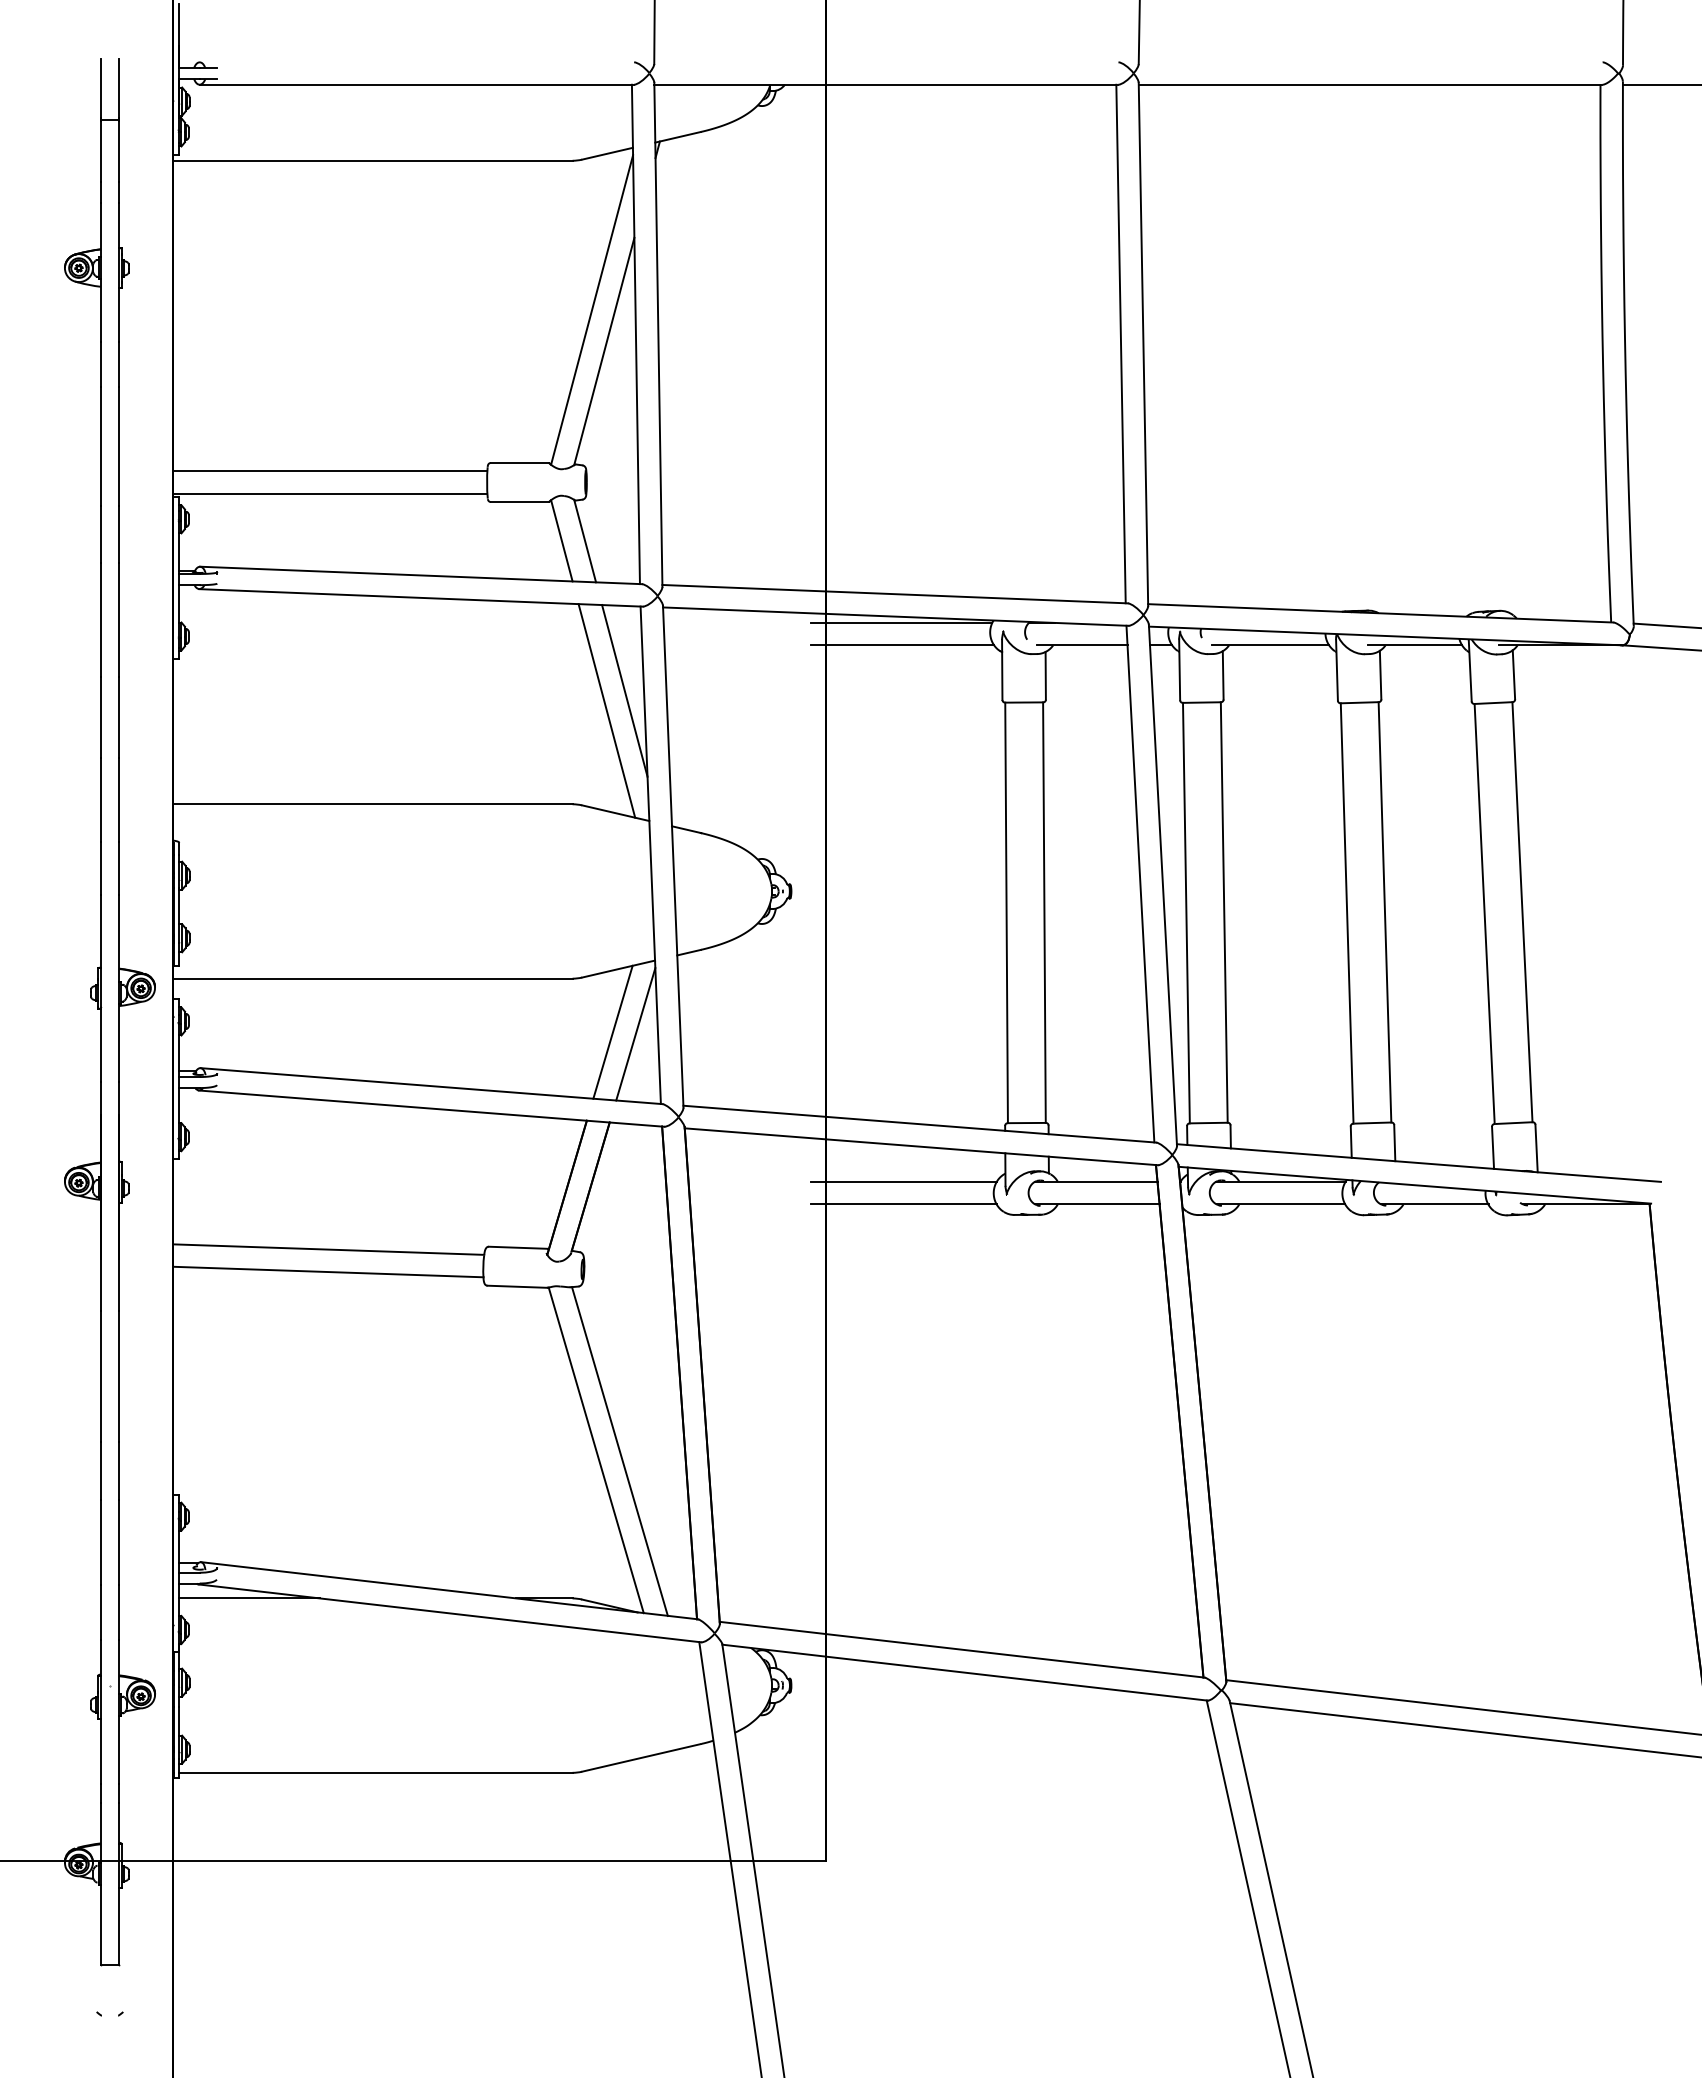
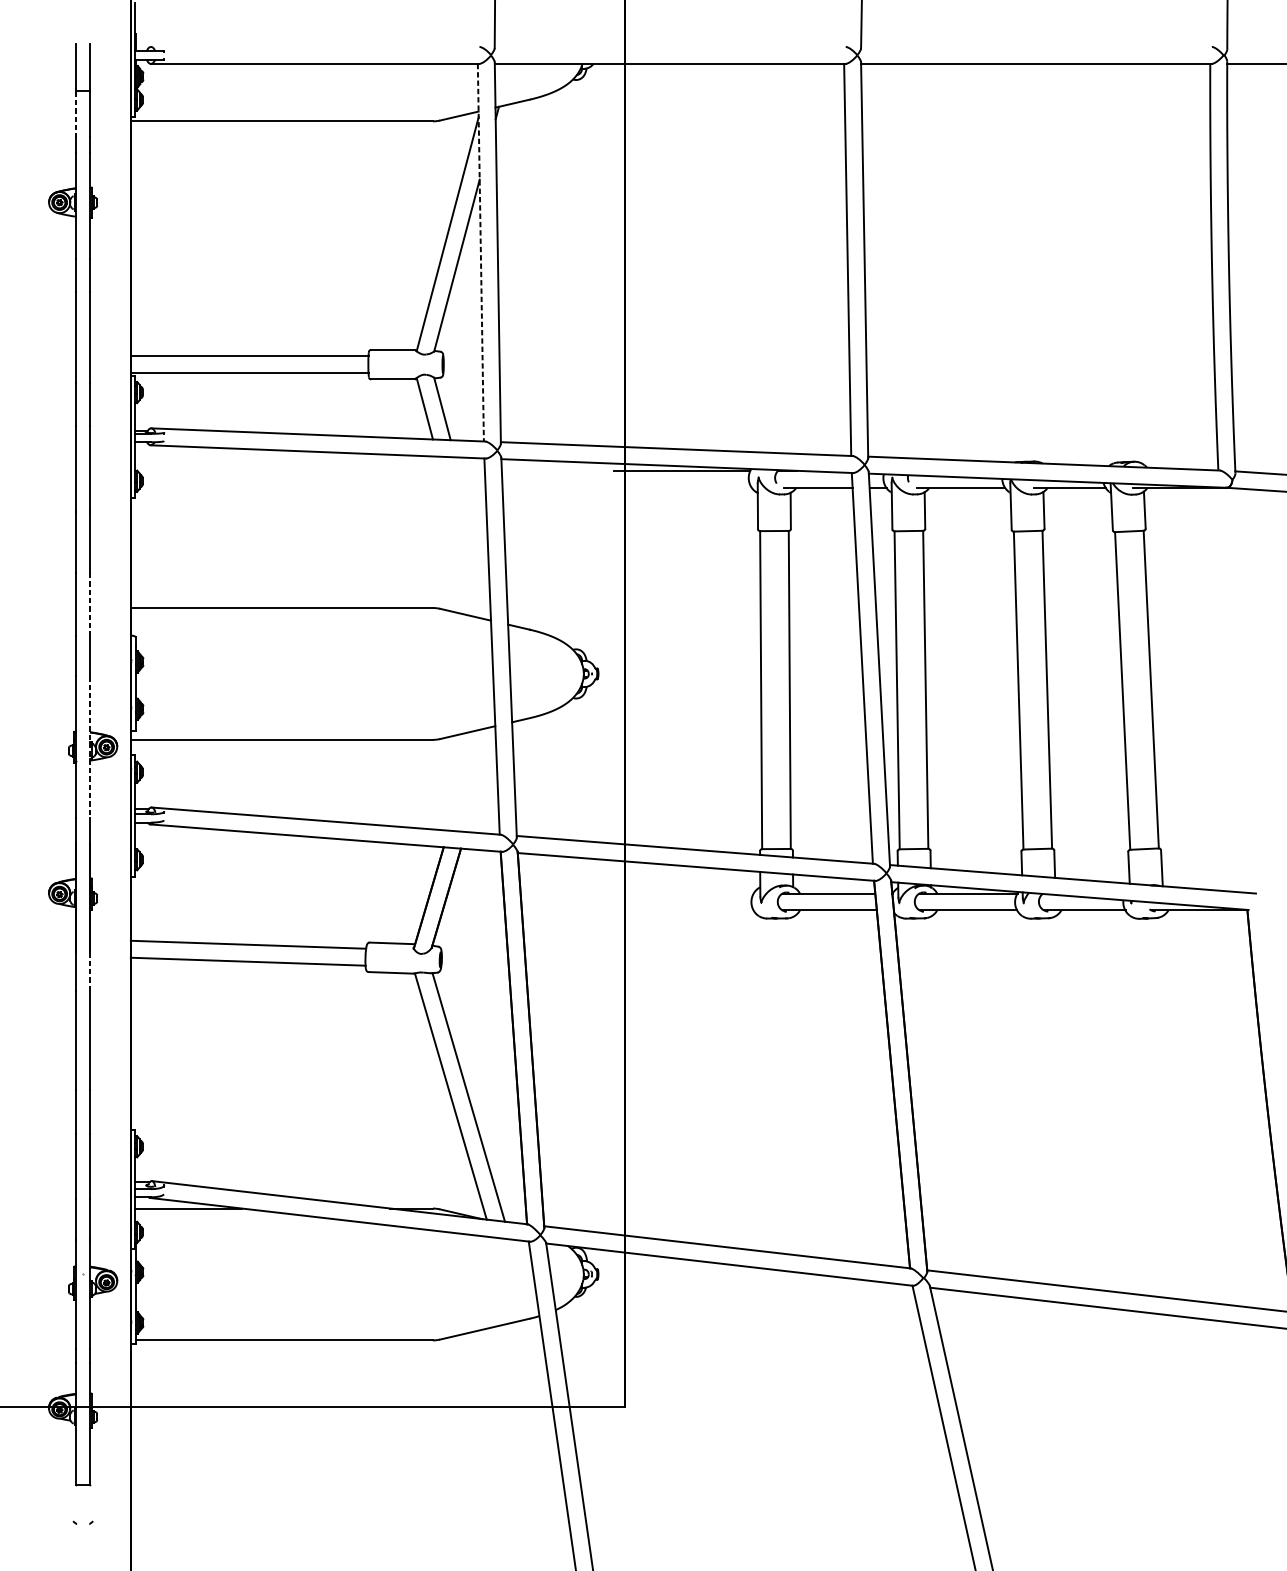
line: (100, 152) -> (75, 115), solid -> dashed
line: (635, 334) -> (480, 252), solid -> dashed
line: (902, 645) -> (682, 487), removed
line: (624, 690) -> (472, 521), removed
line: (606, 710) -> (458, 537), removed
line: (119, 799) -> (90, 604), solid -> dashed
line: (119, 988) -> (90, 747), solid -> dashed
line: (612, 1031) -> (463, 779), removed
line: (635, 1034) -> (480, 782), removed
line: (903, 1181) -> (683, 893), removed
line: (903, 1204) -> (683, 910), removed
line: (119, 1284) -> (90, 971), solid -> dashed

